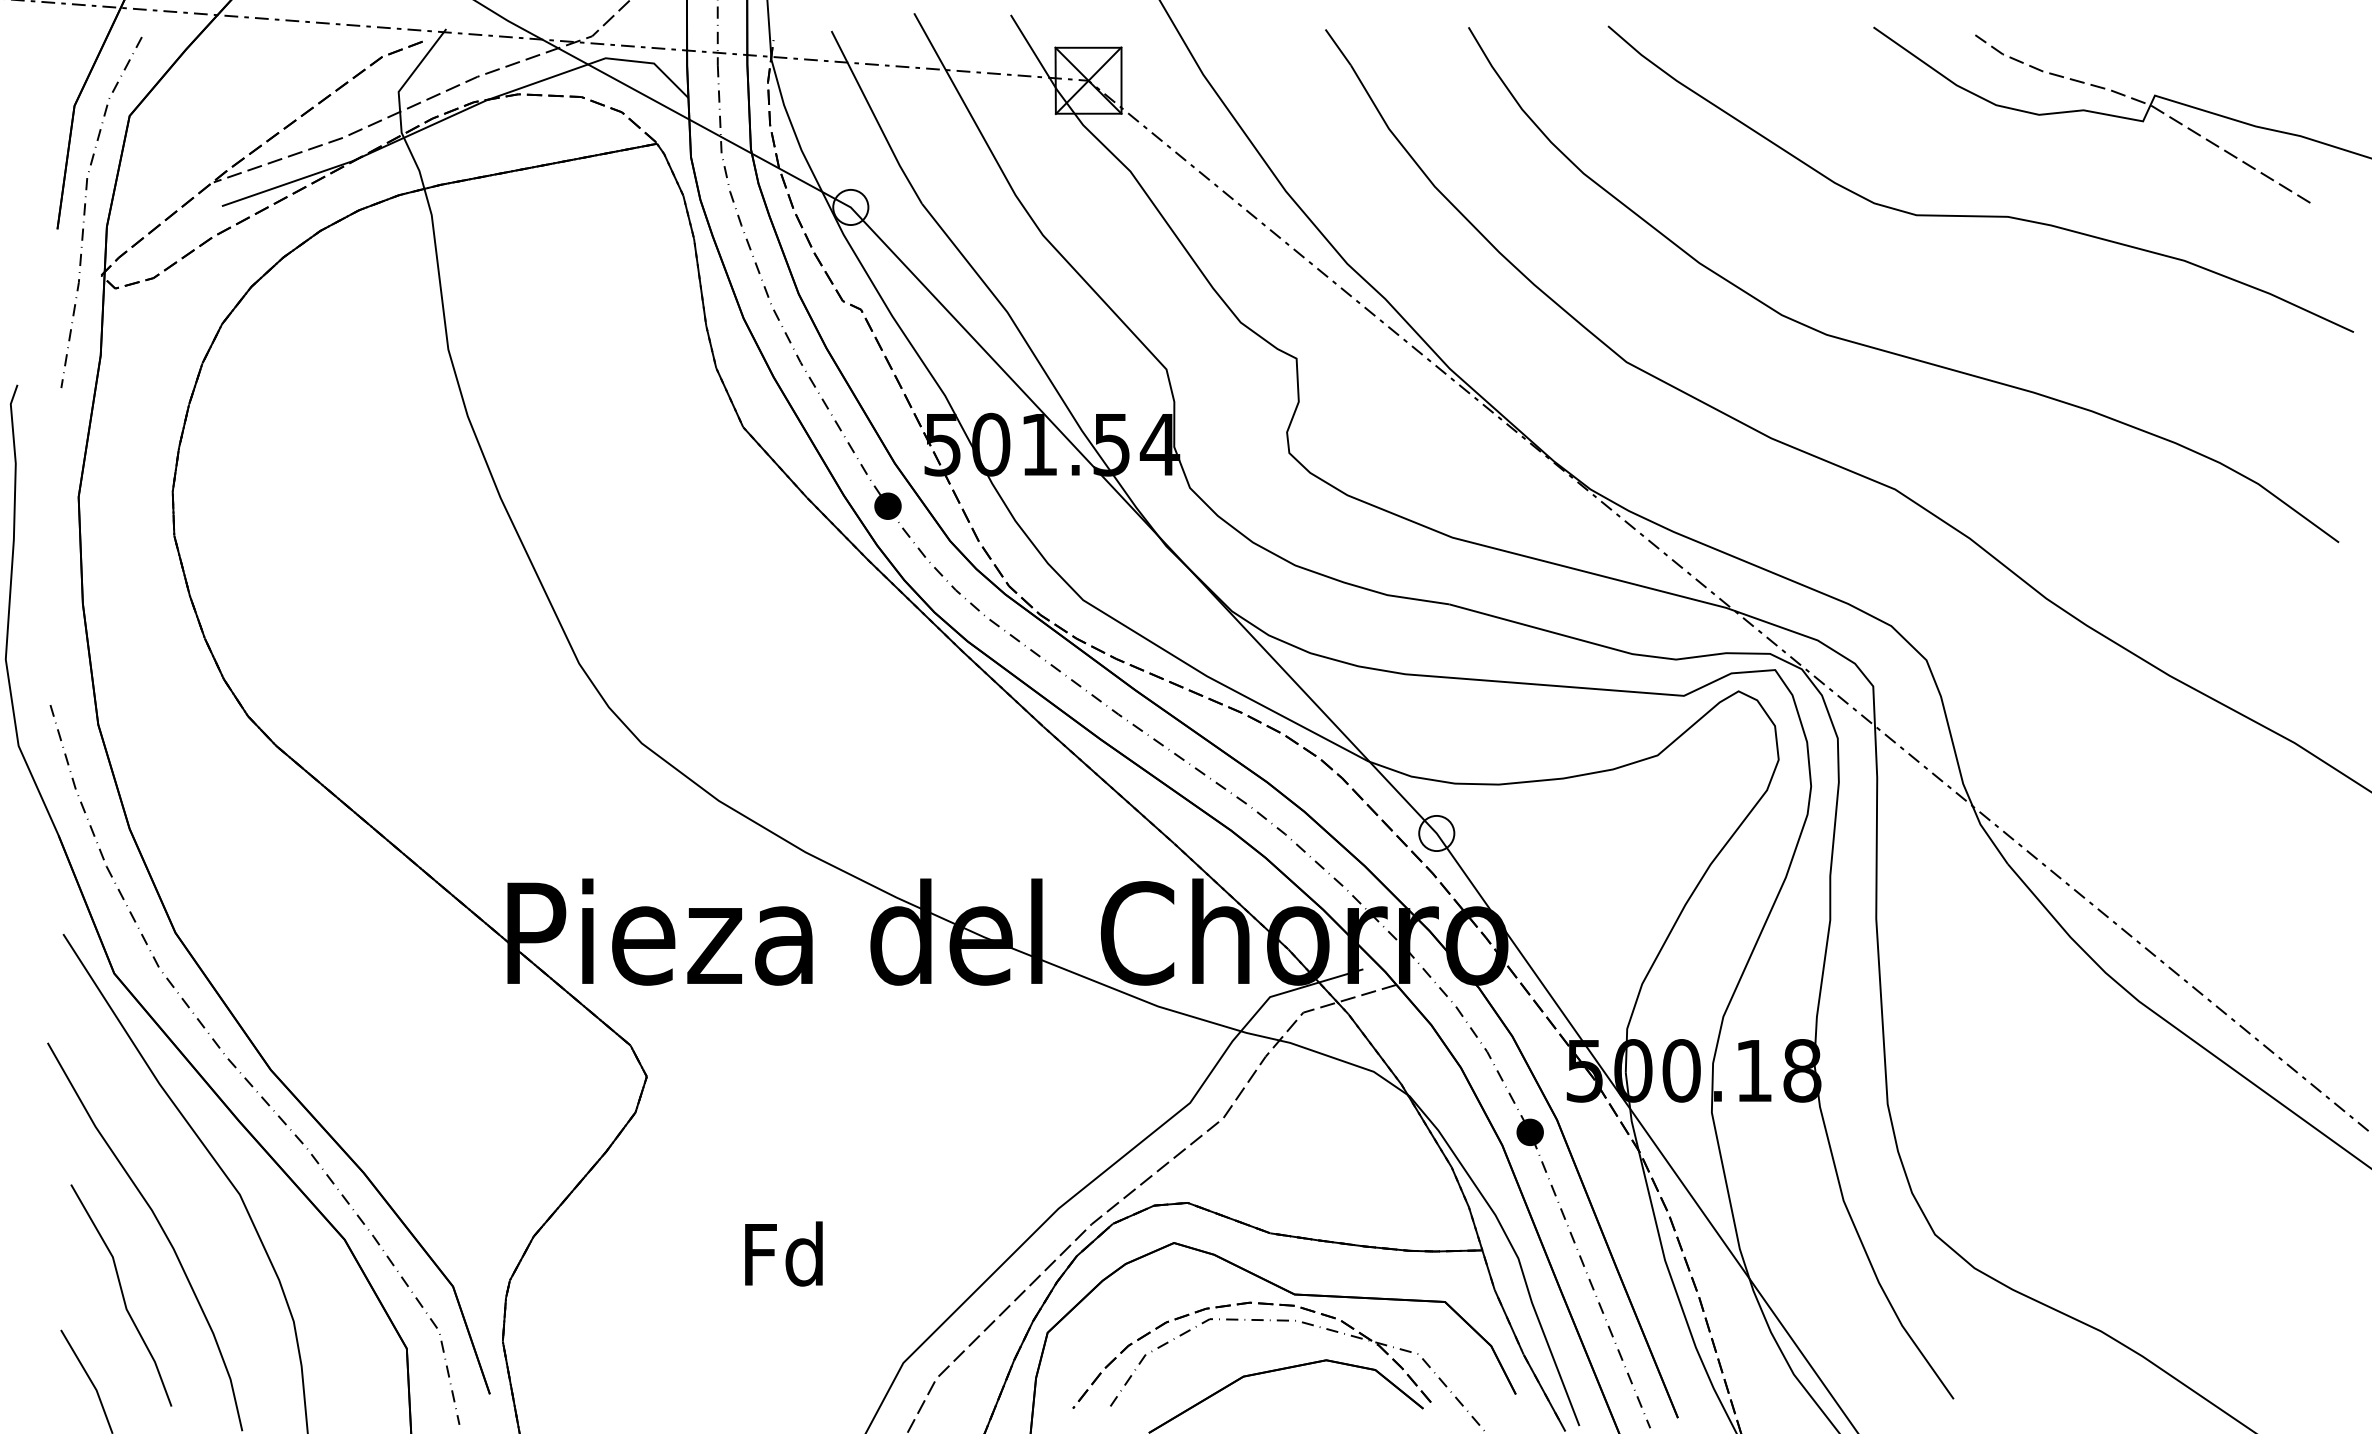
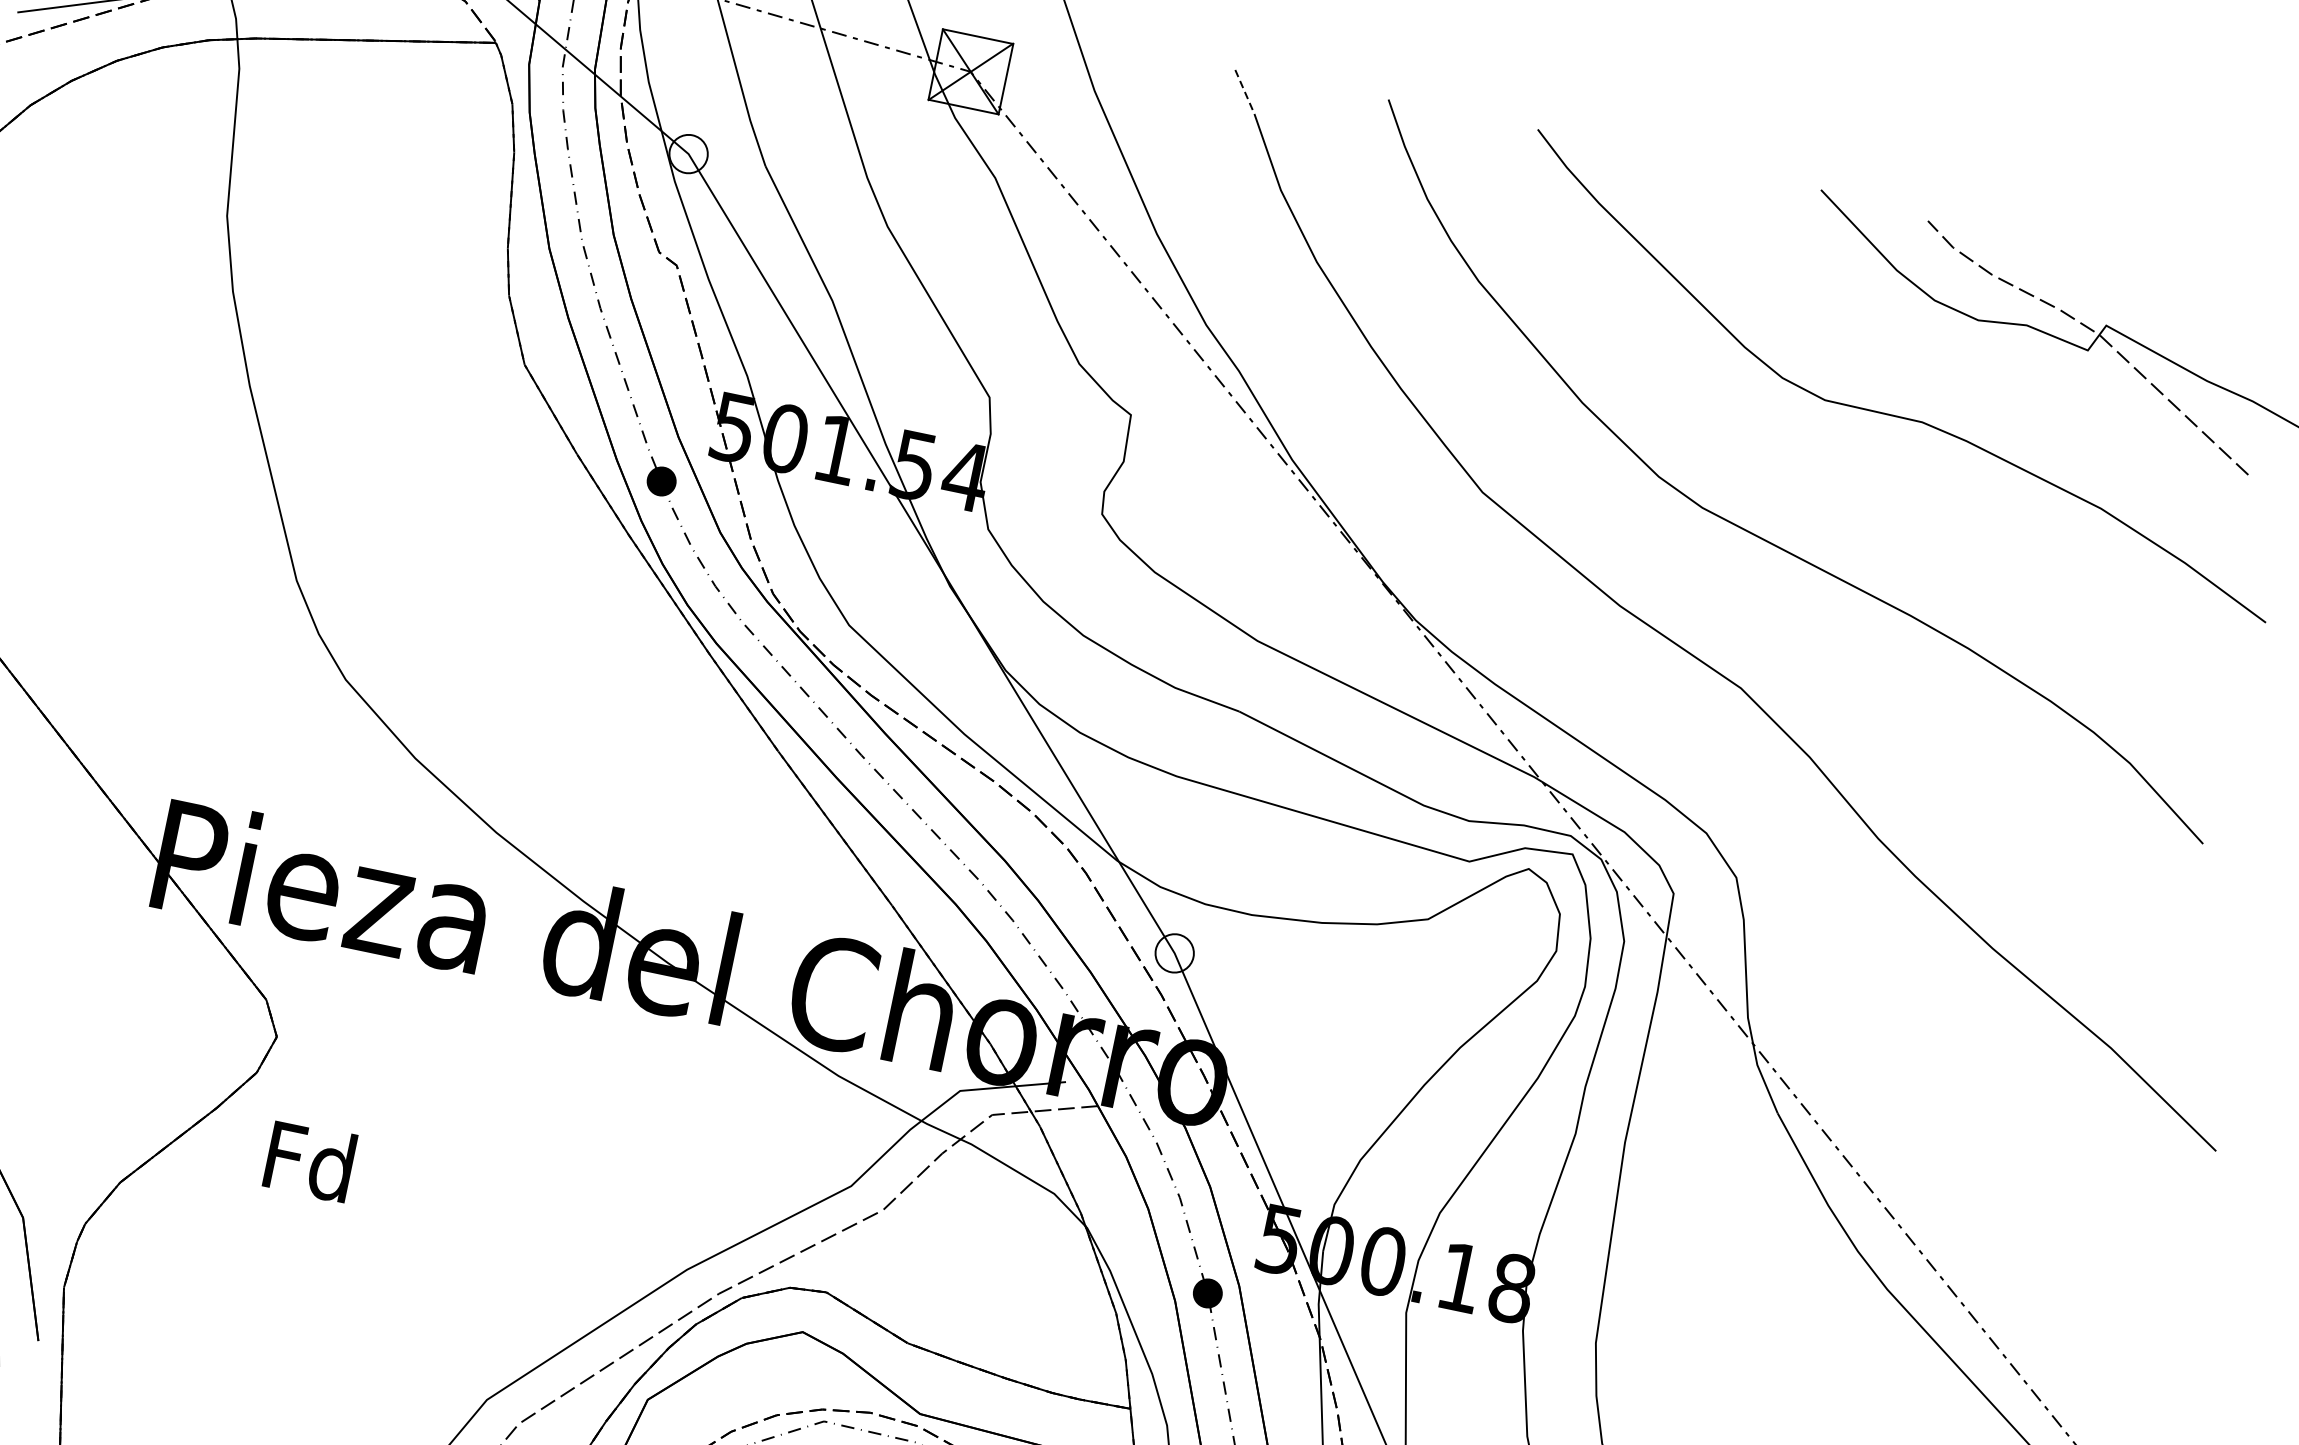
line: (1338, 47) -> (1245, 92), solid -> dashed
text: (783, 1253) -> (309, 1160), moved

